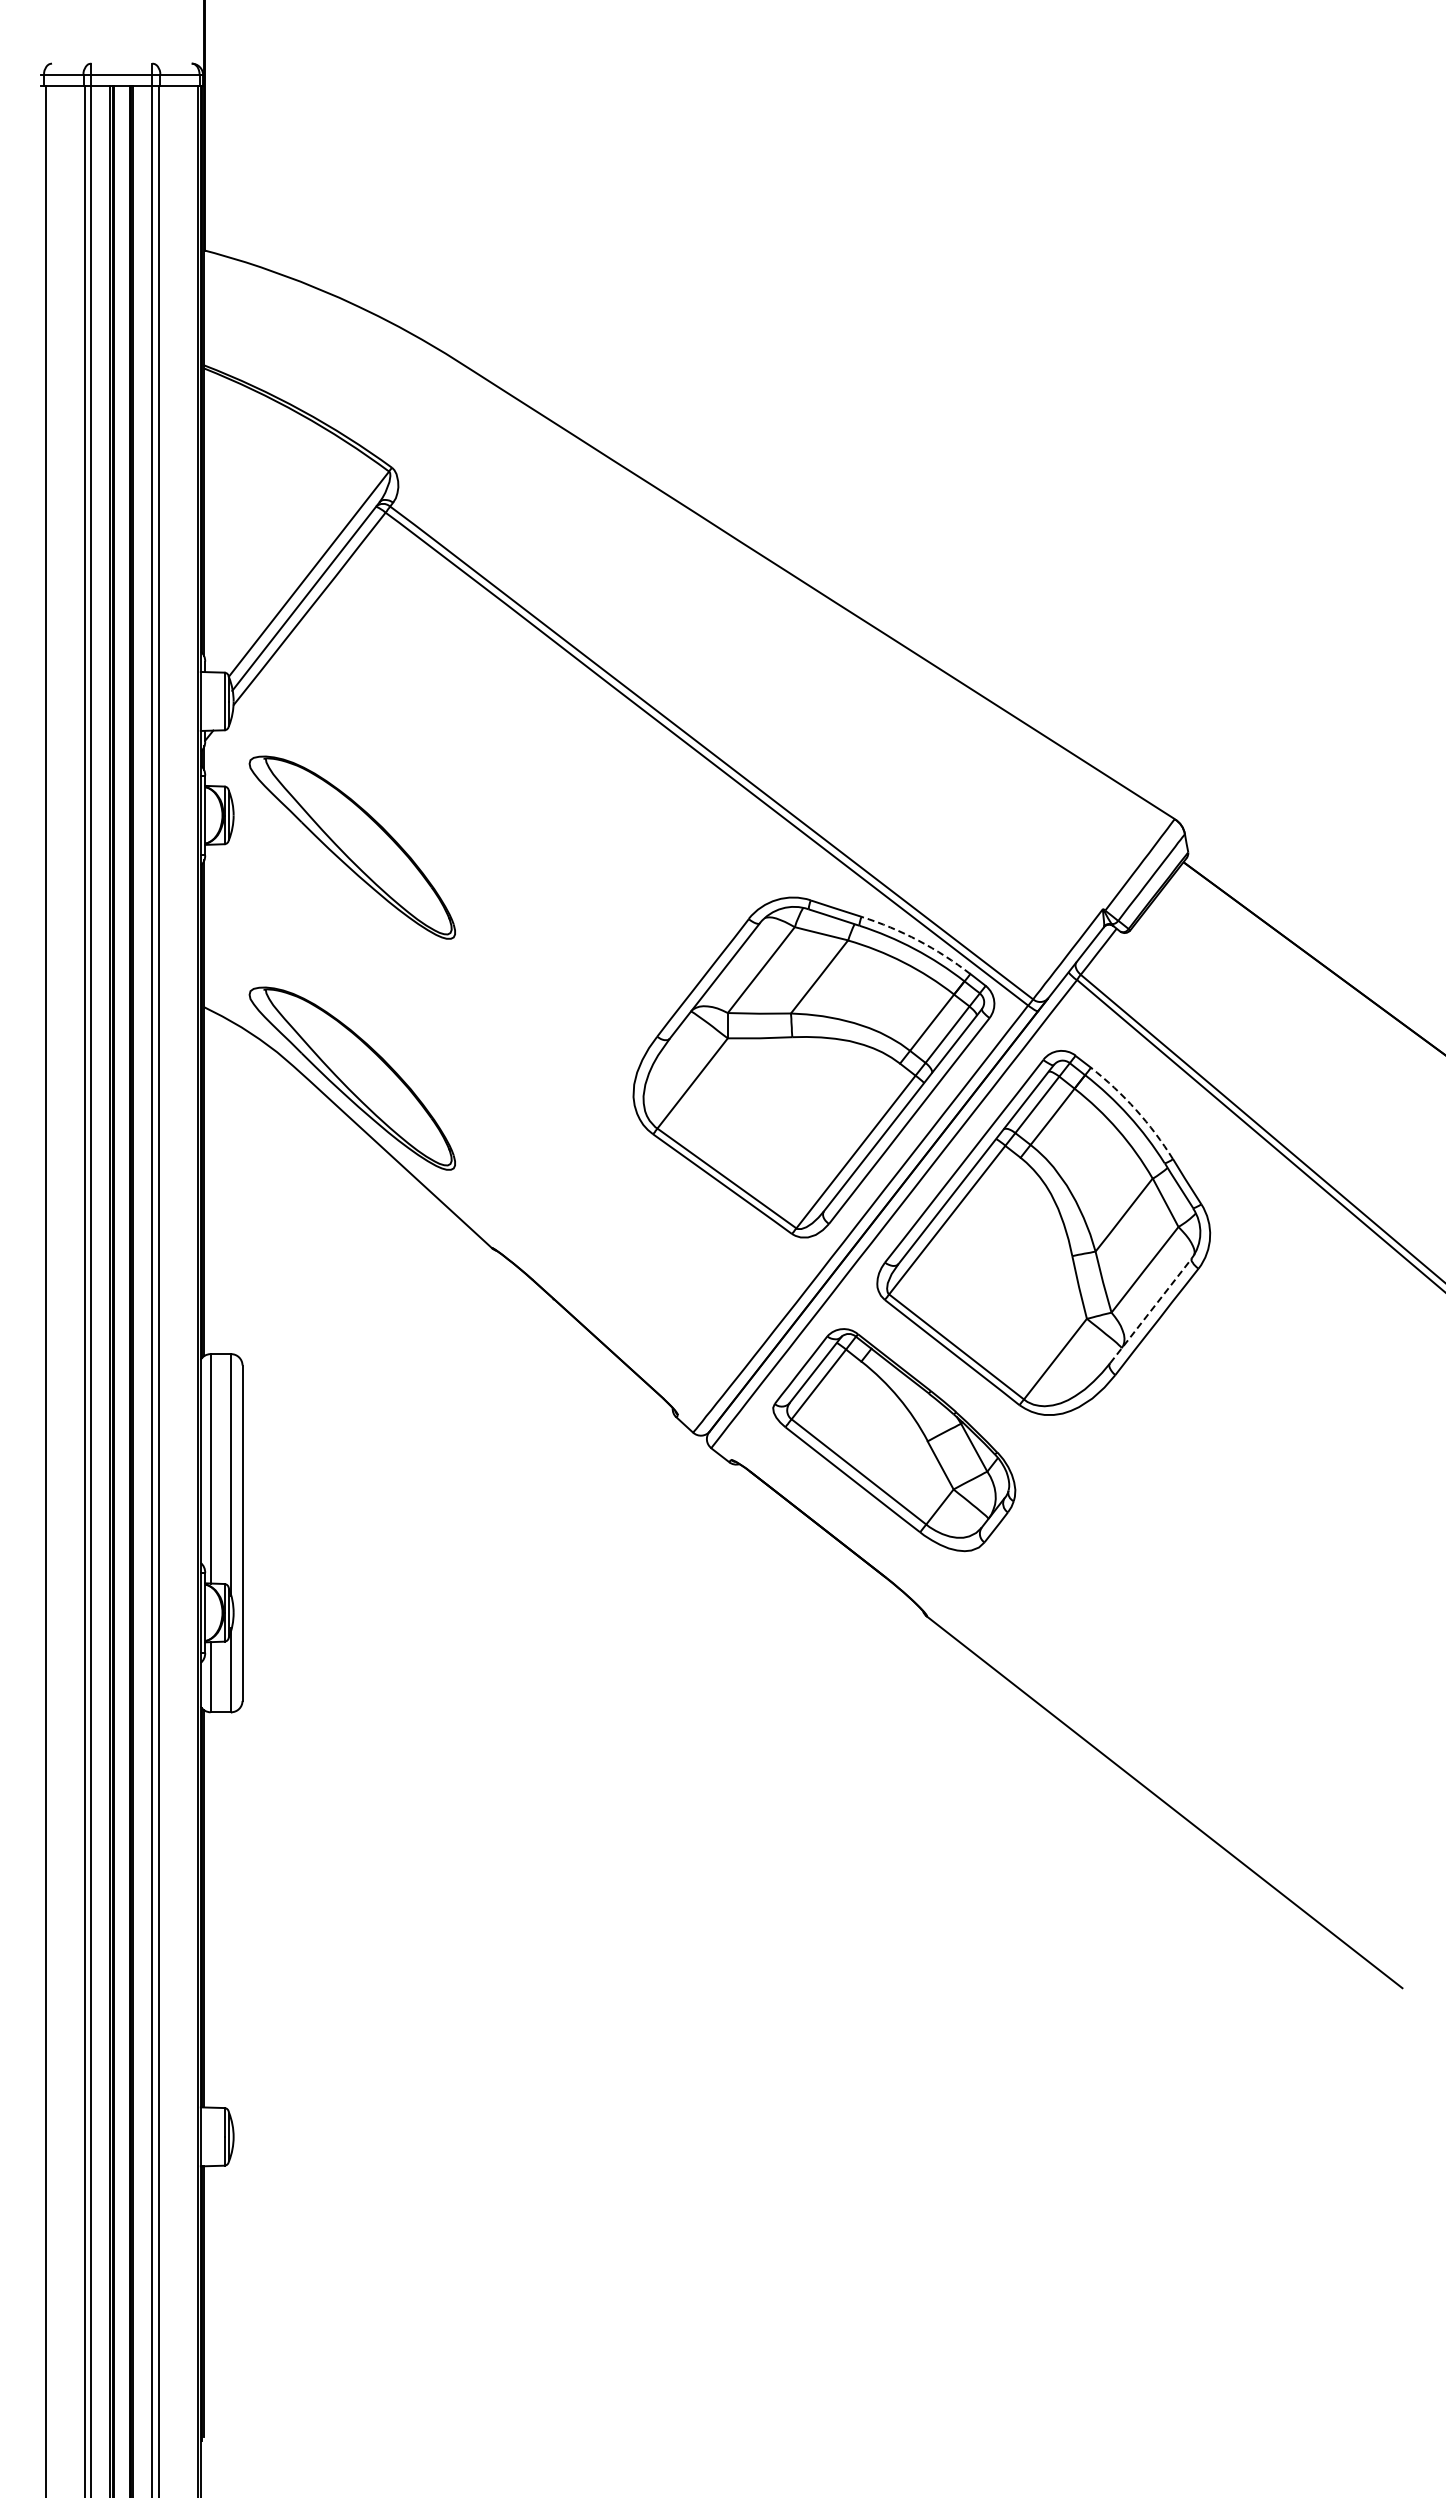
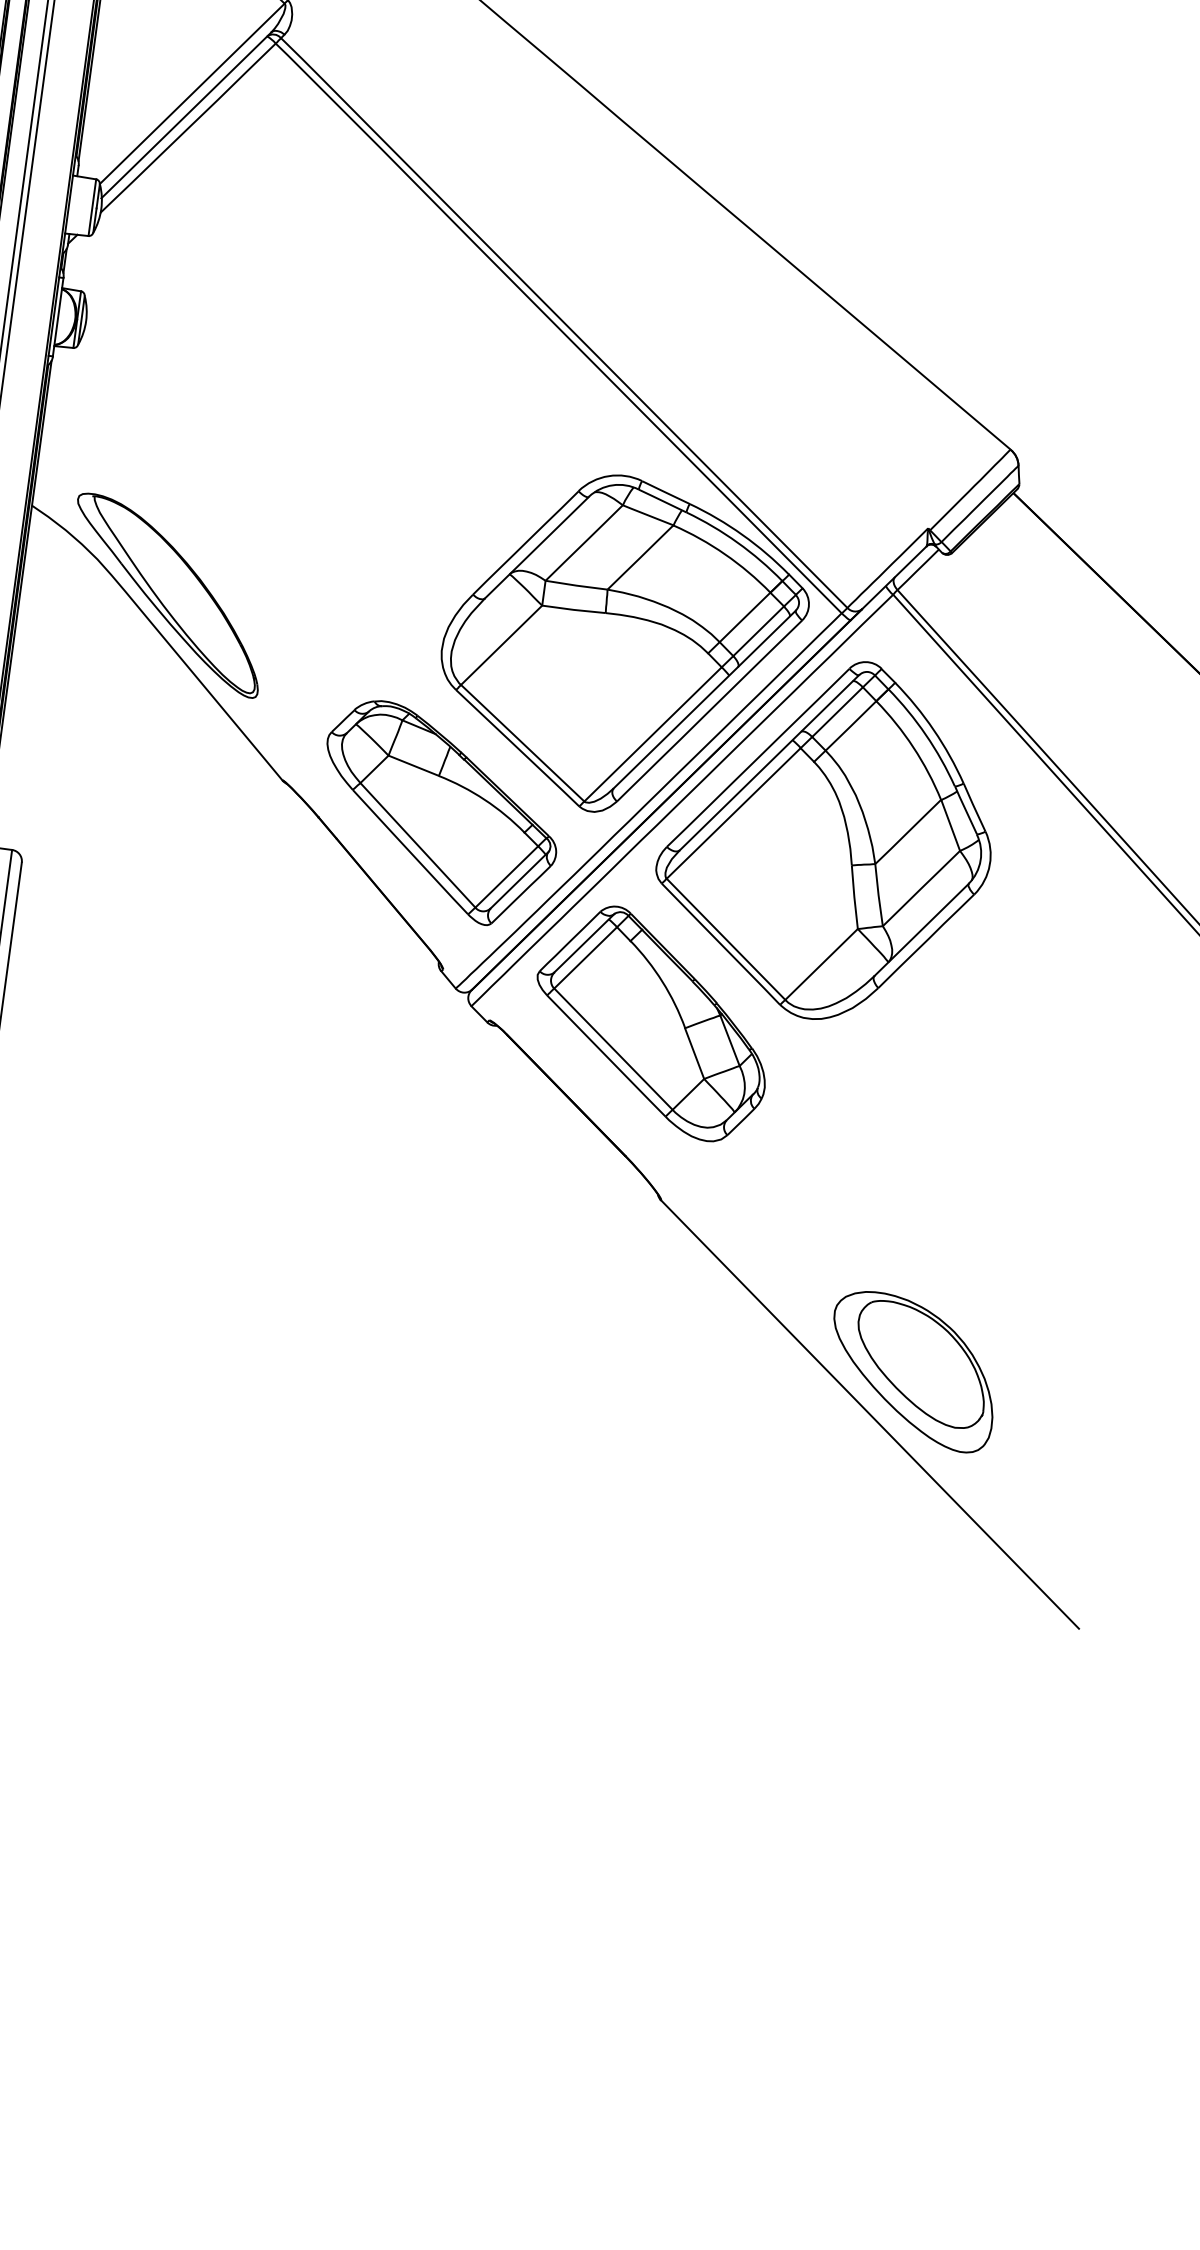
part: (351, 847) -> (197, 368), removed
arc: (918, 940) -> (742, 534), dashed -> solid
arc: (1135, 1109) -> (933, 729), dashed -> solid
part: (653, 1260) -> (439, 814), added
line: (1151, 1310) -> (922, 929), dashed -> solid
part: (1201, 1753) -> (912, 1371), added

